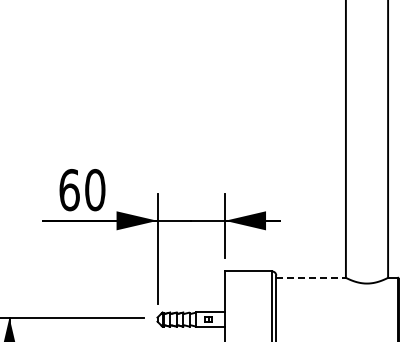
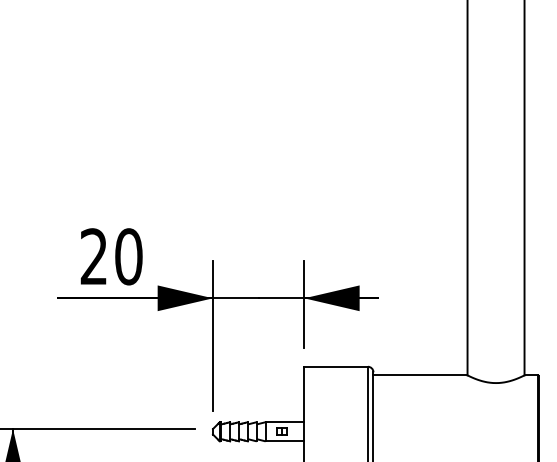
text: (69, 190) -> (94, 257), 60 -> 20
line: (310, 277) -> (419, 374), dashed -> solid

